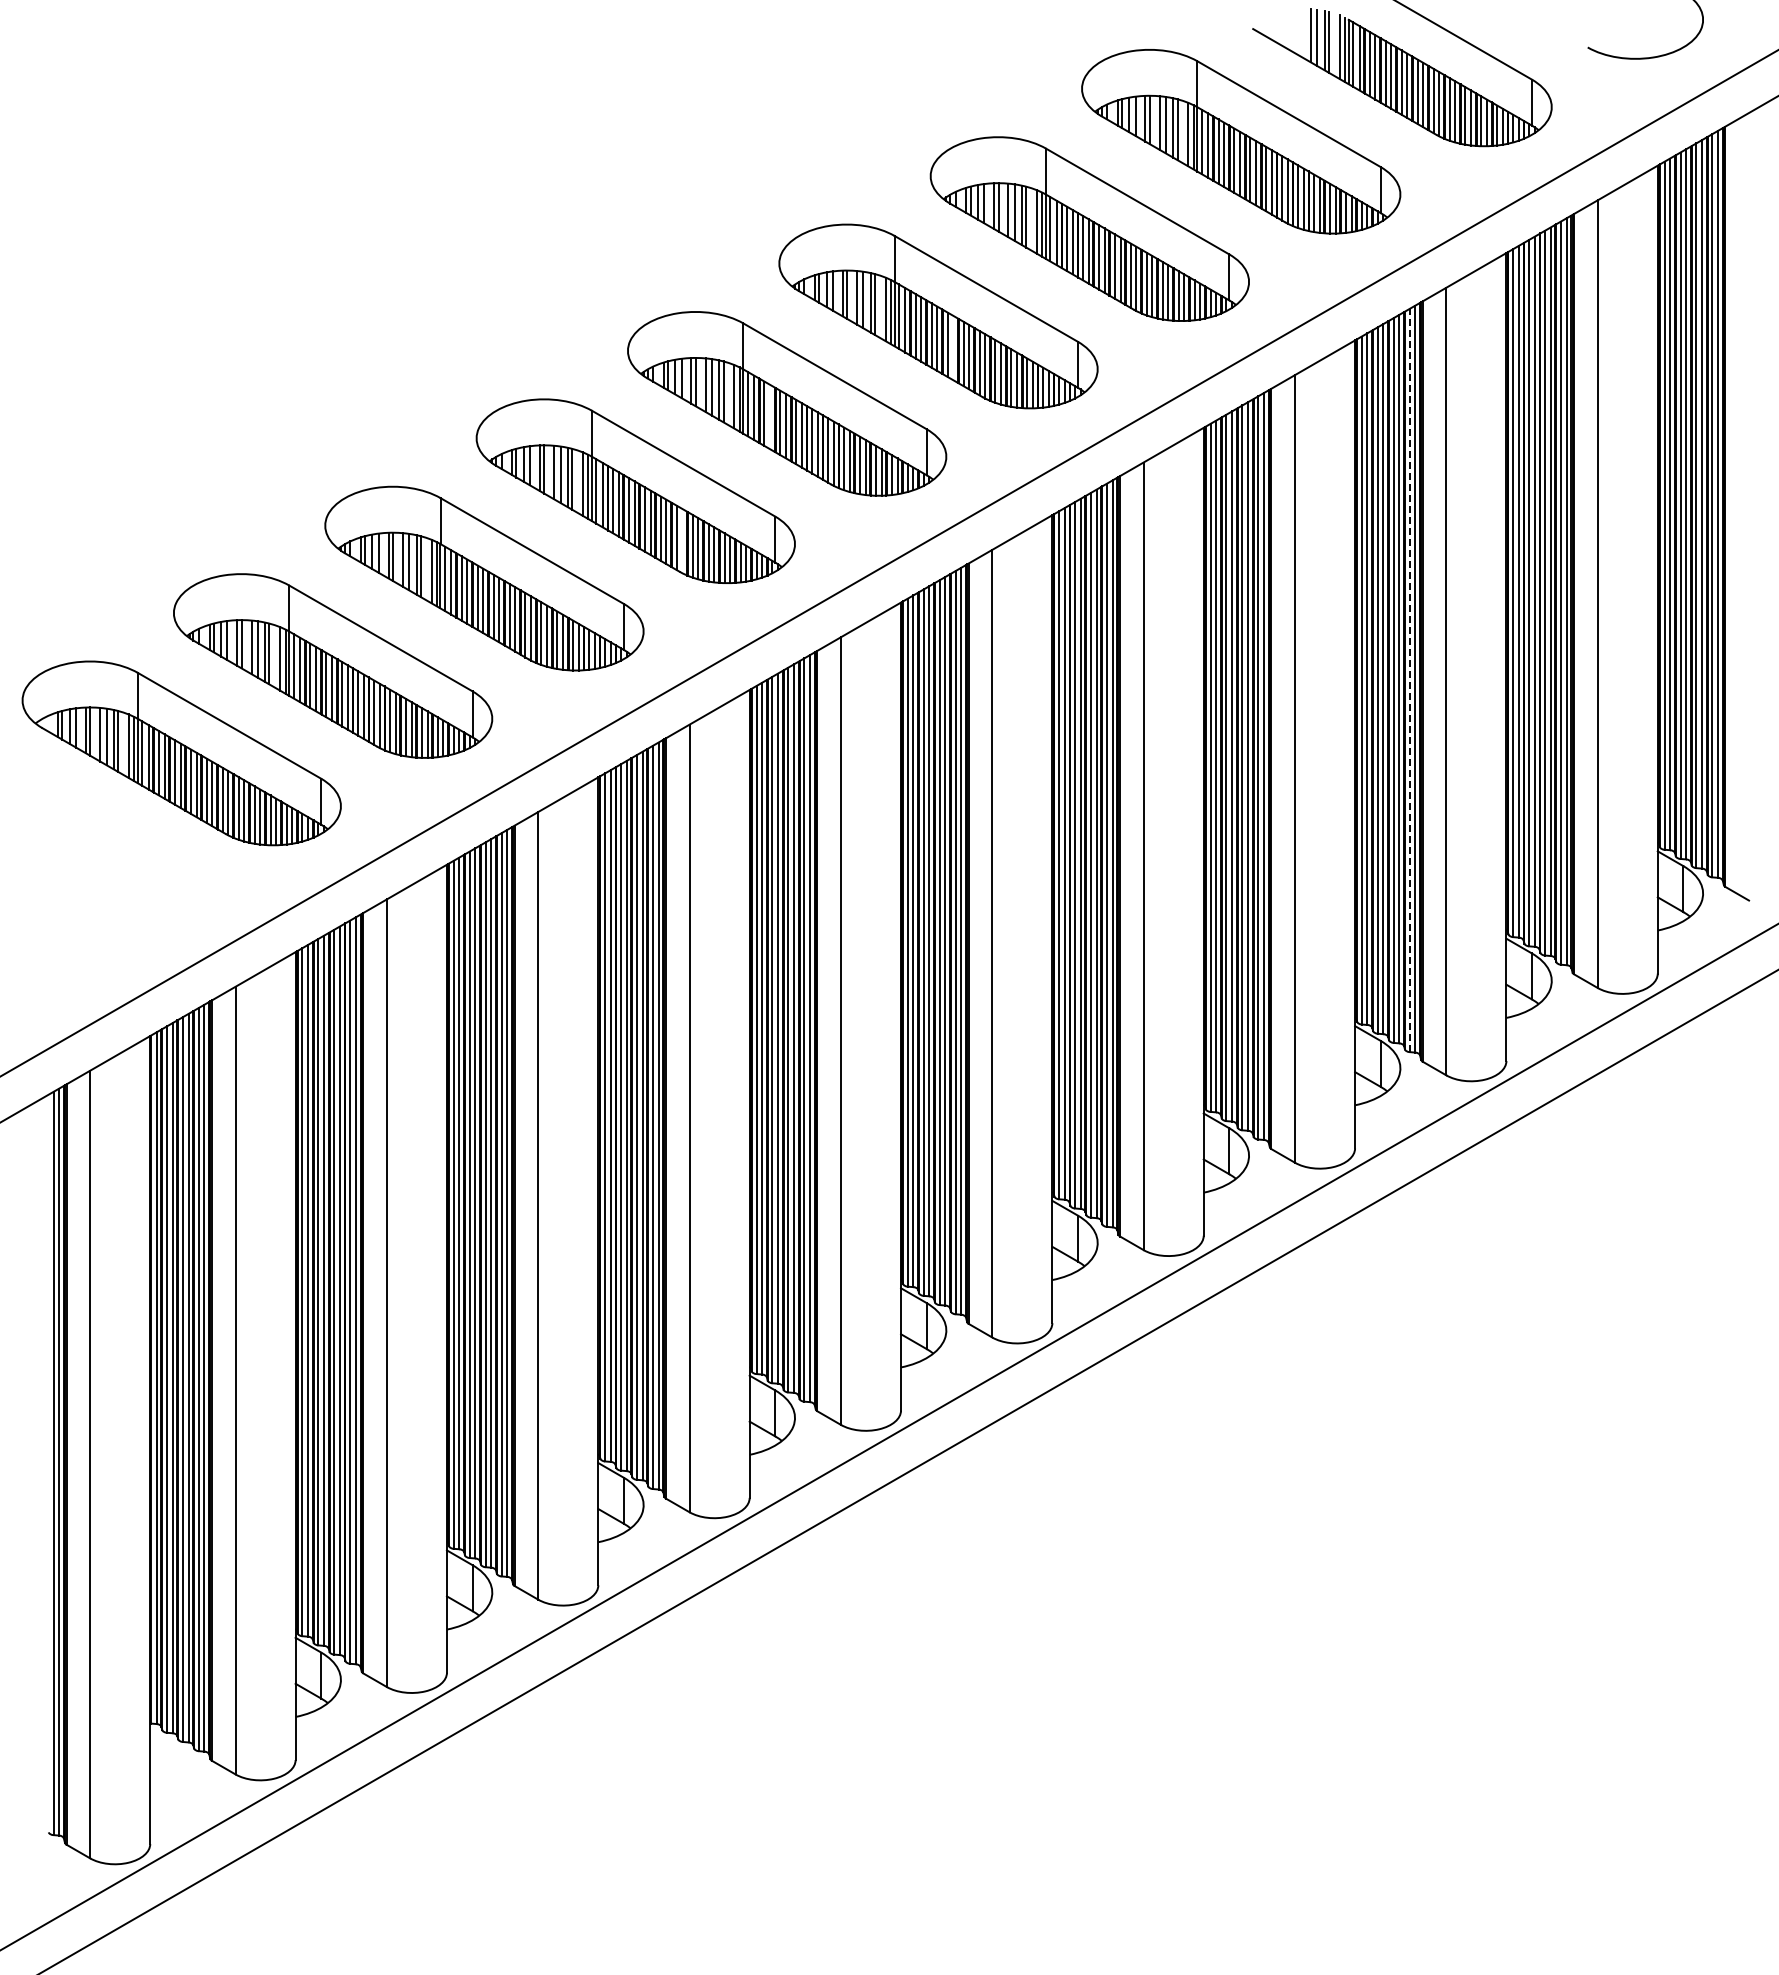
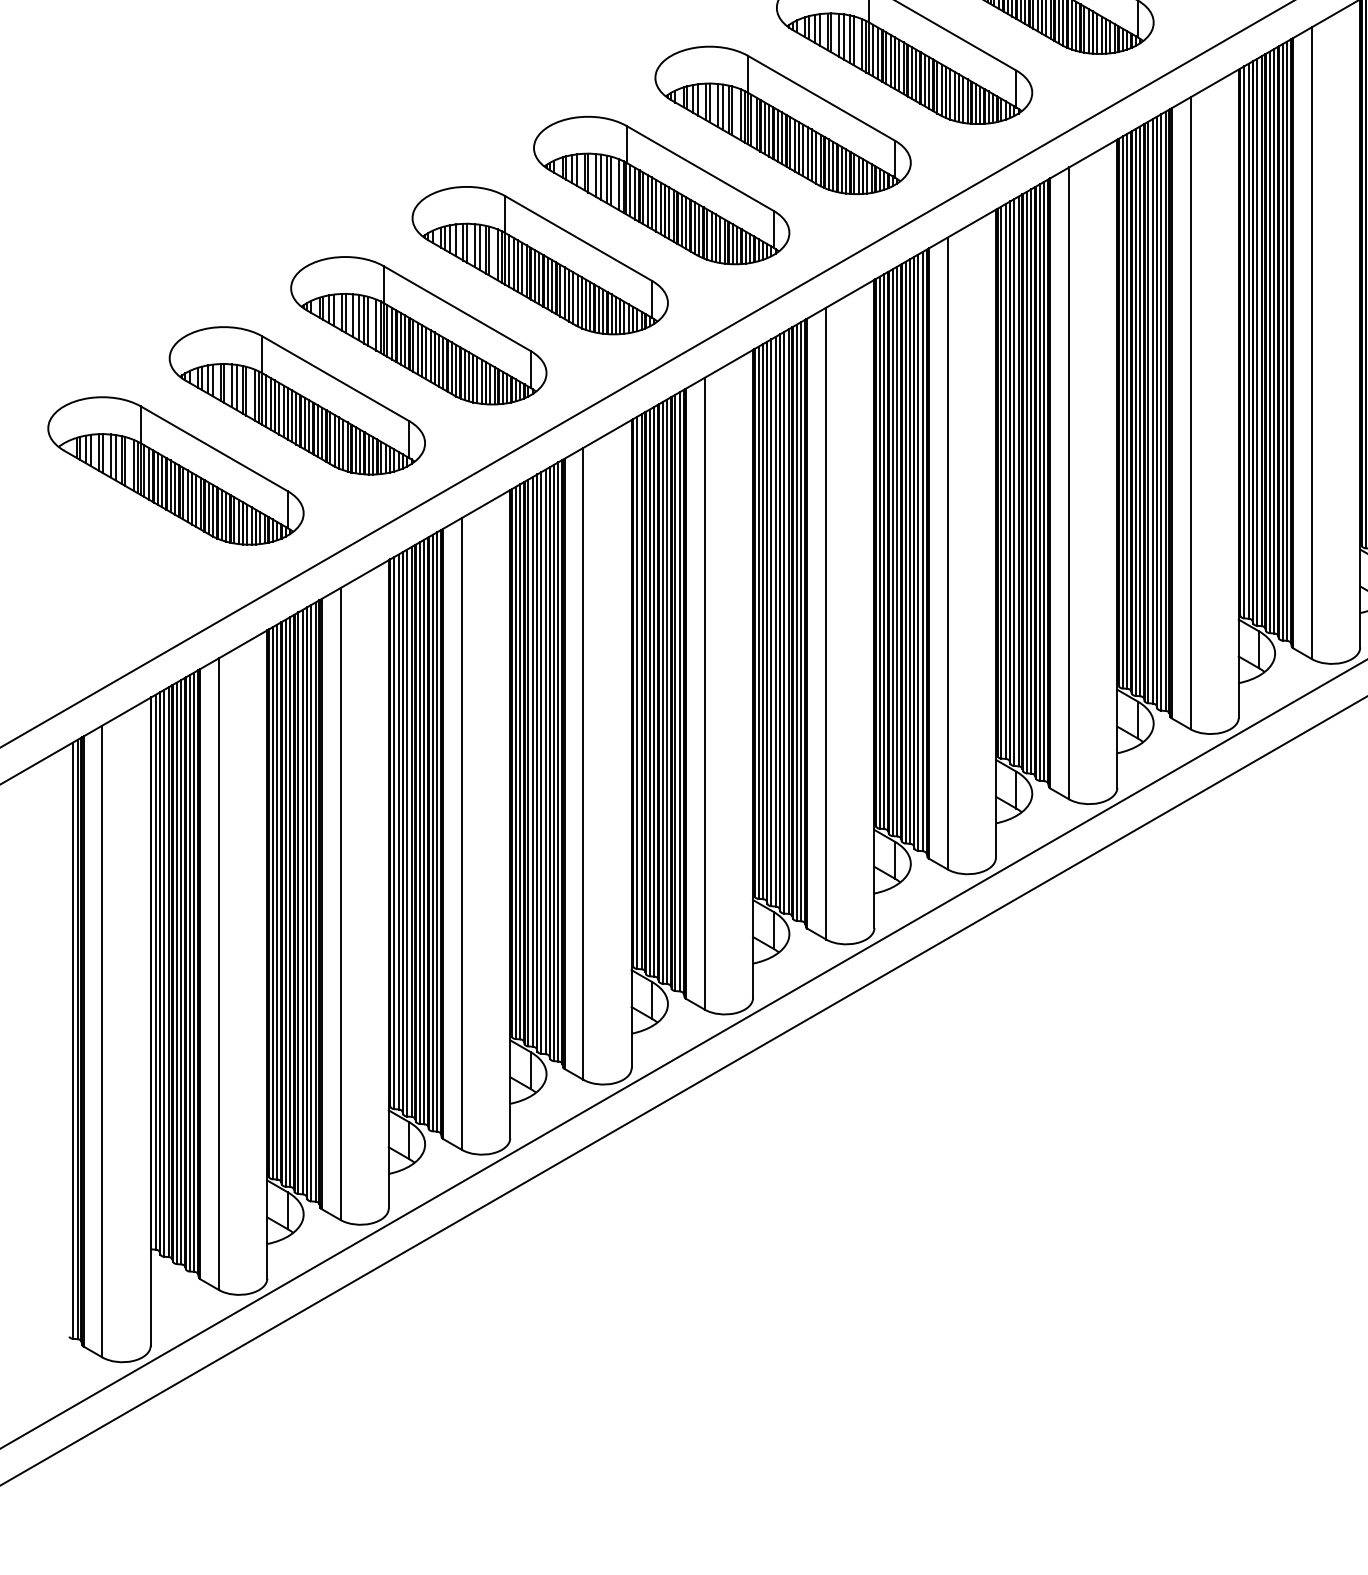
line: (953, 347) -> (795, 145), added
line: (770, 416) -> (648, 200), added
line: (682, 540) -> (577, 300), added
line: (1409, 680) -> (1160, 412), dashed -> solid

